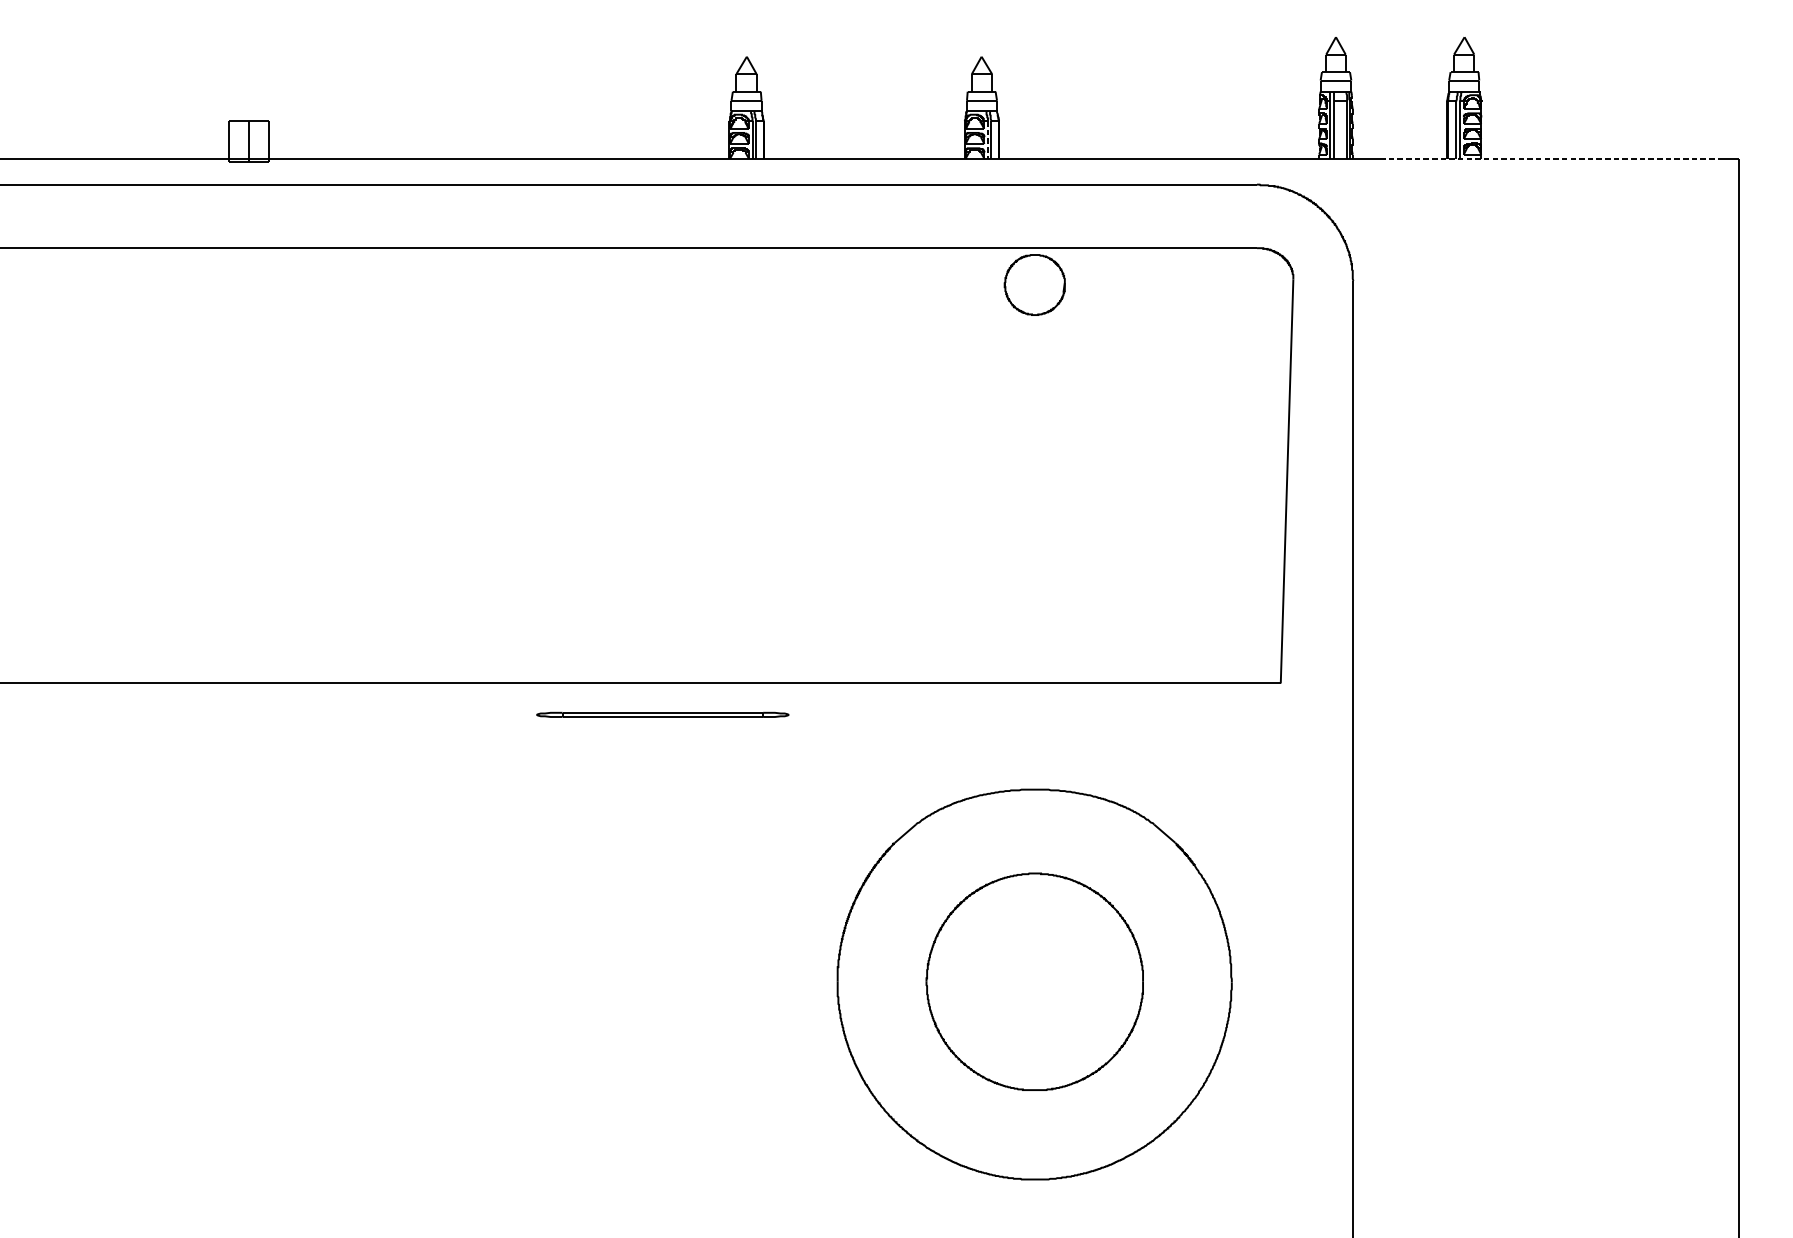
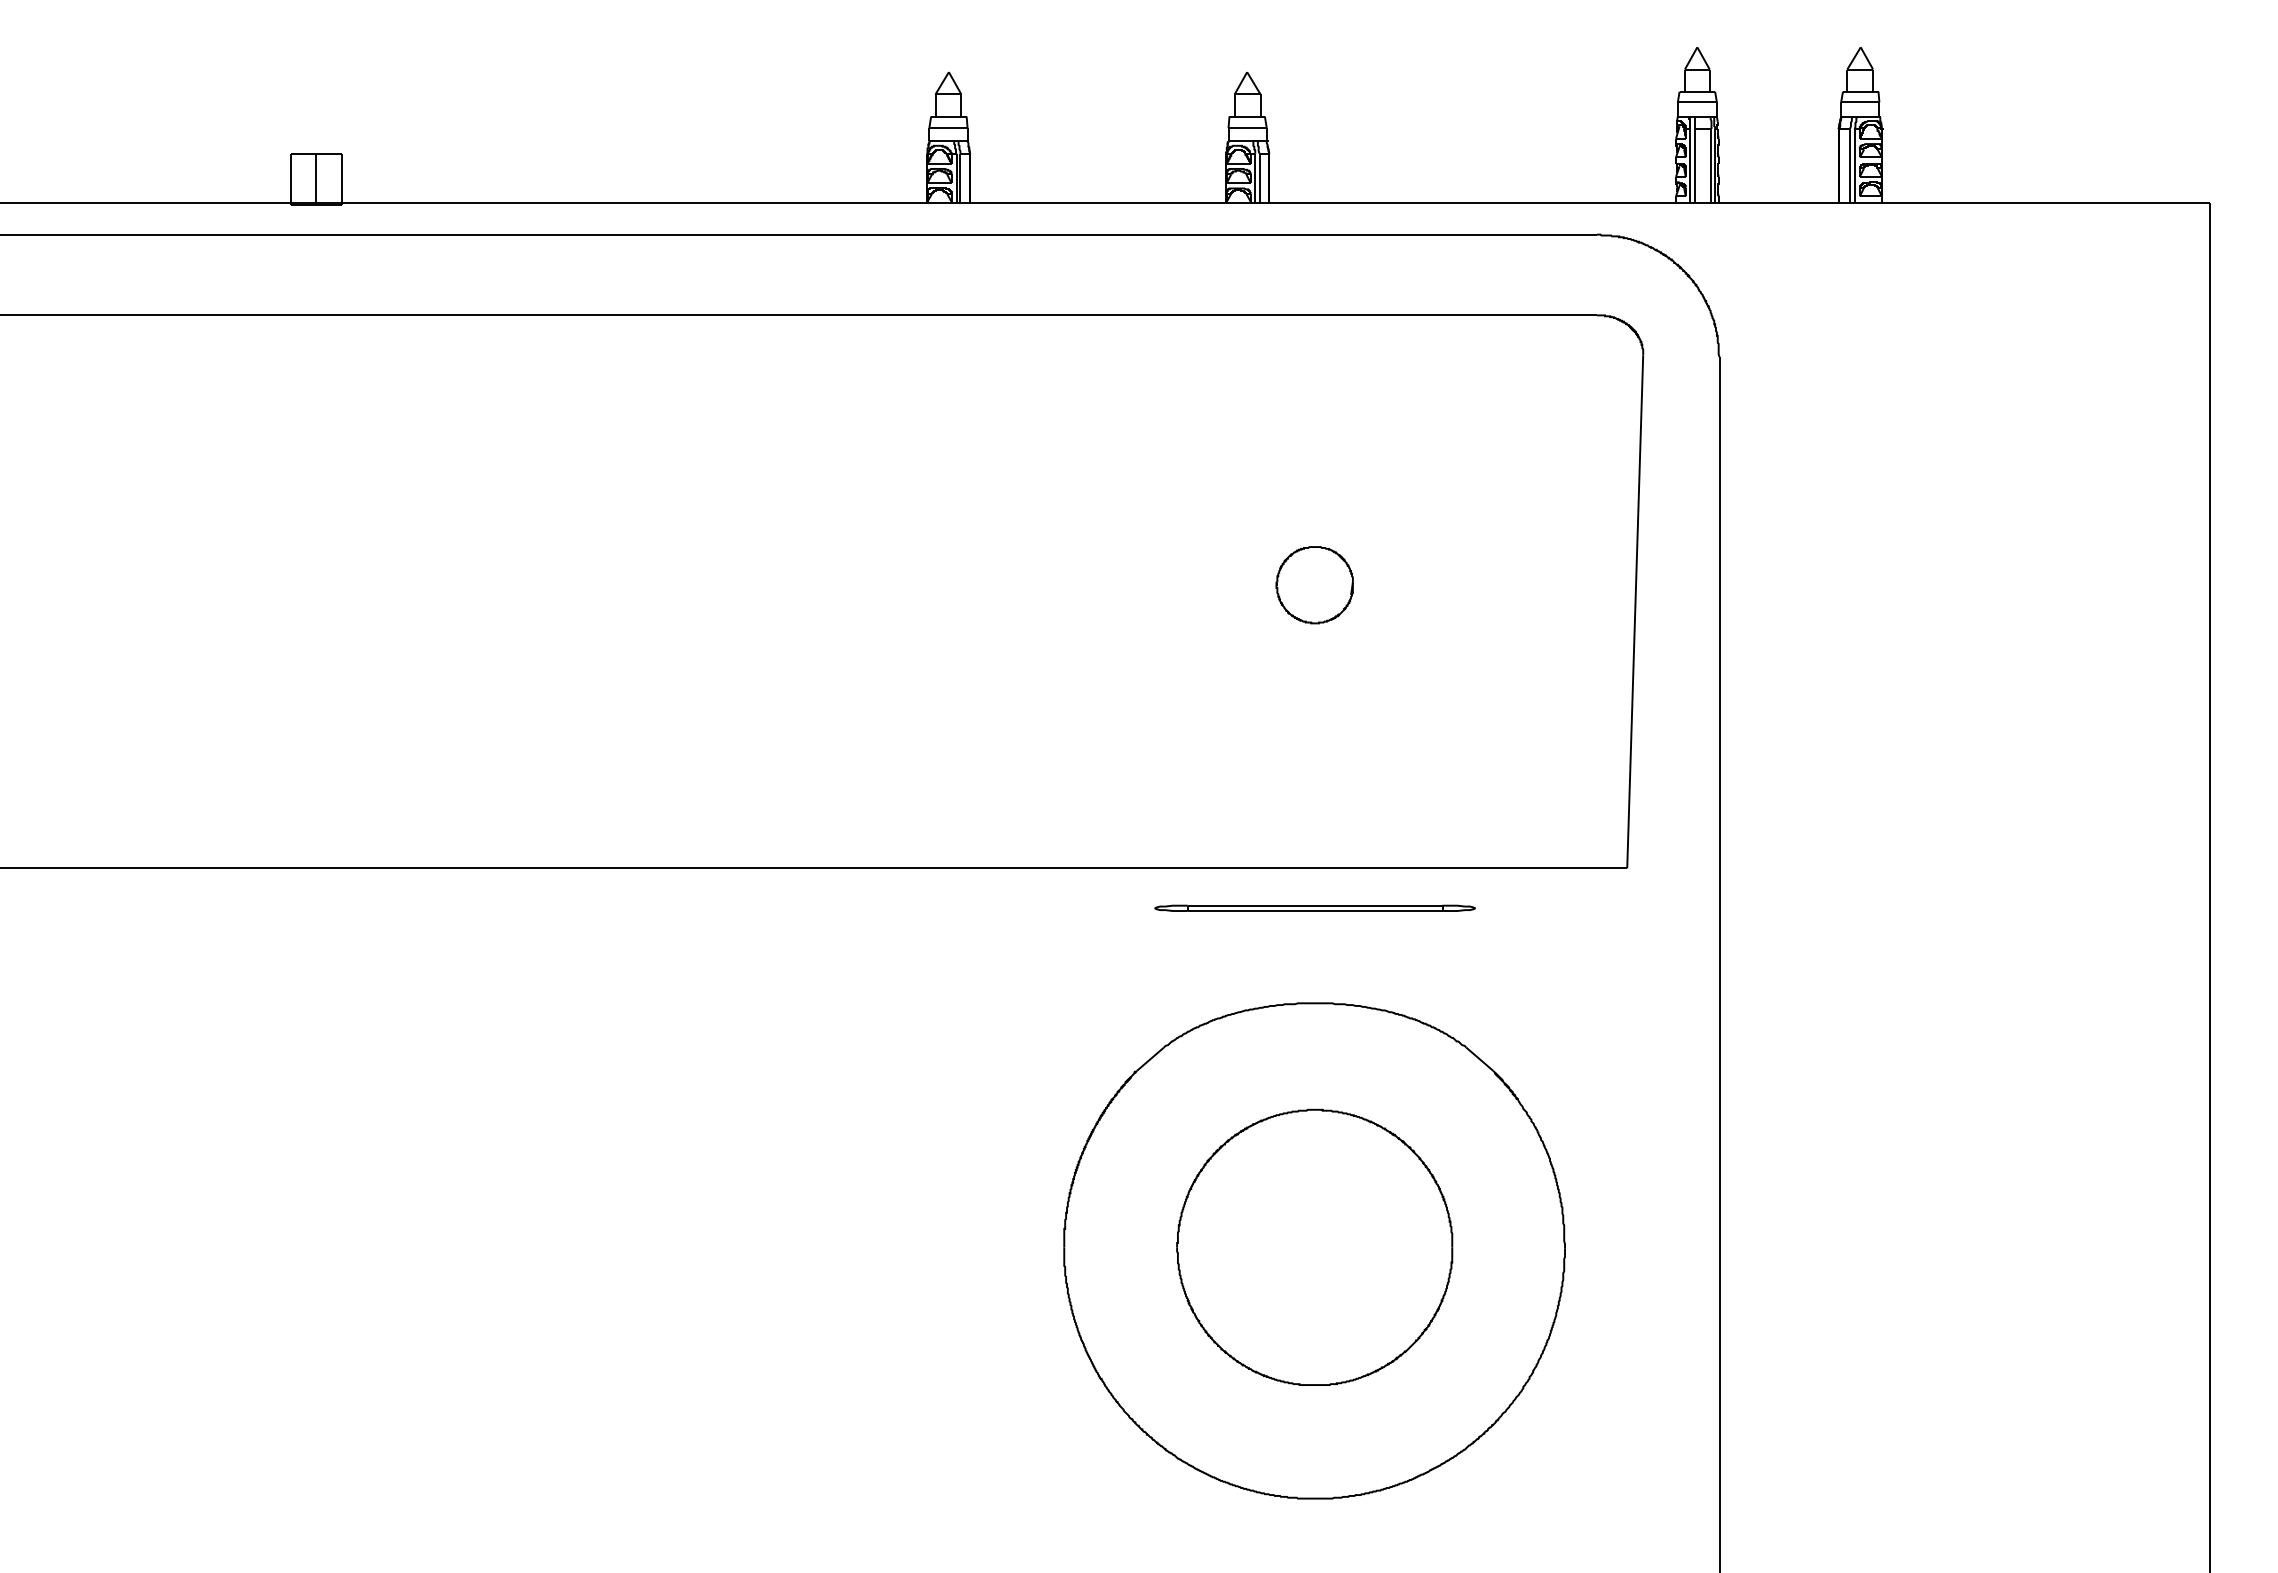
line: (988, 140) -> (1255, 178), dashed -> solid
line: (1551, 159) -> (1971, 202), dashed -> solid
part: (1034, 285) -> (1314, 585), moved
part: (662, 714) -> (1314, 907), moved

